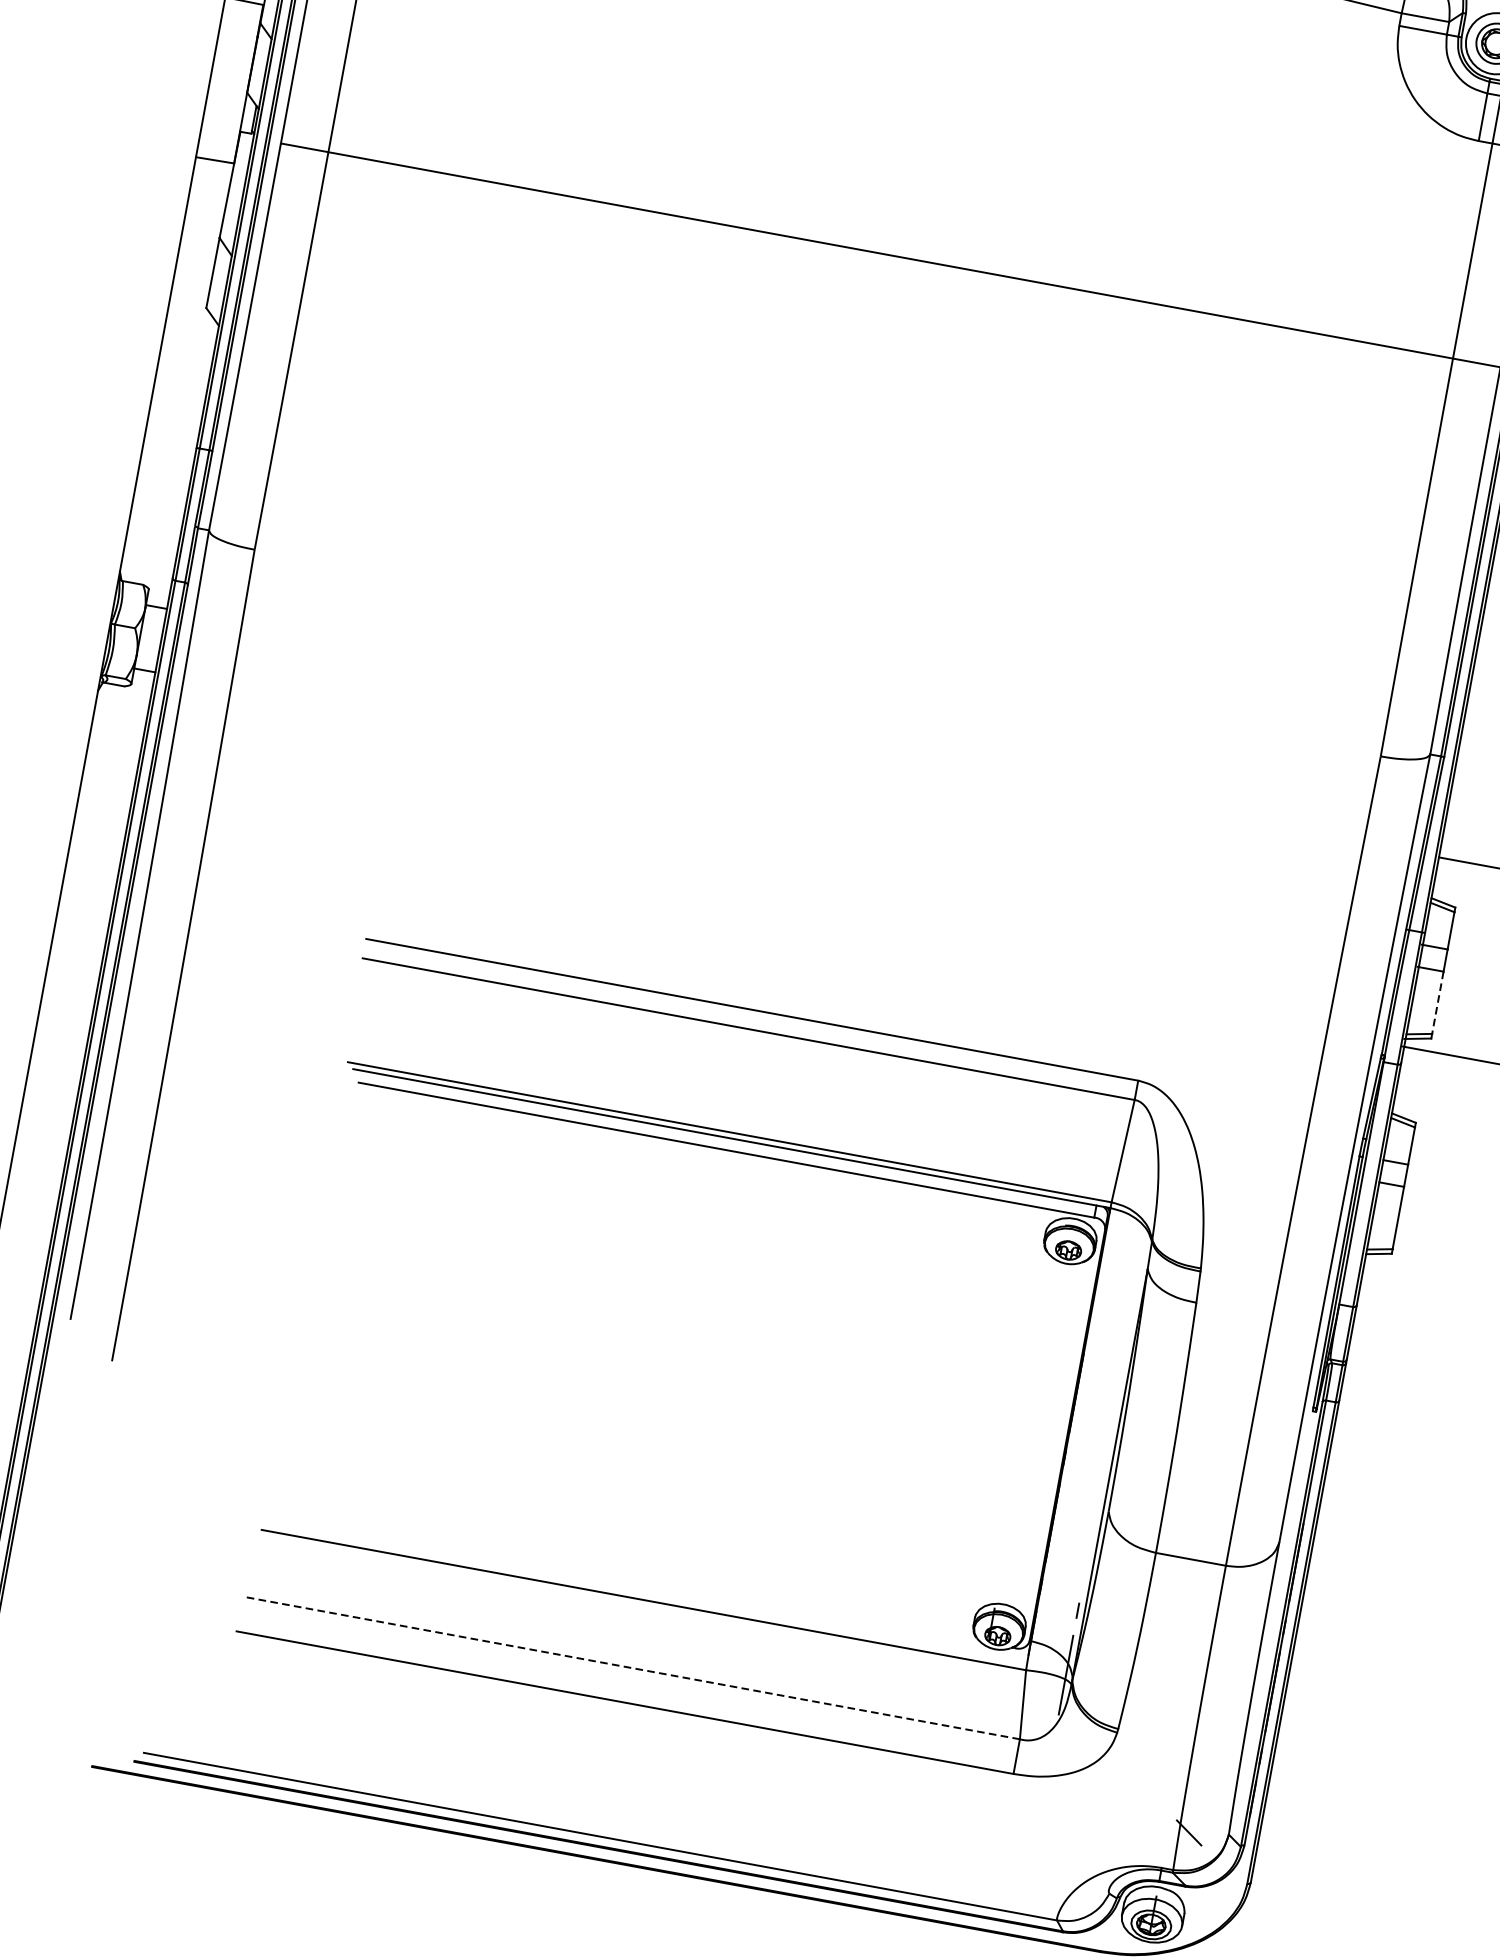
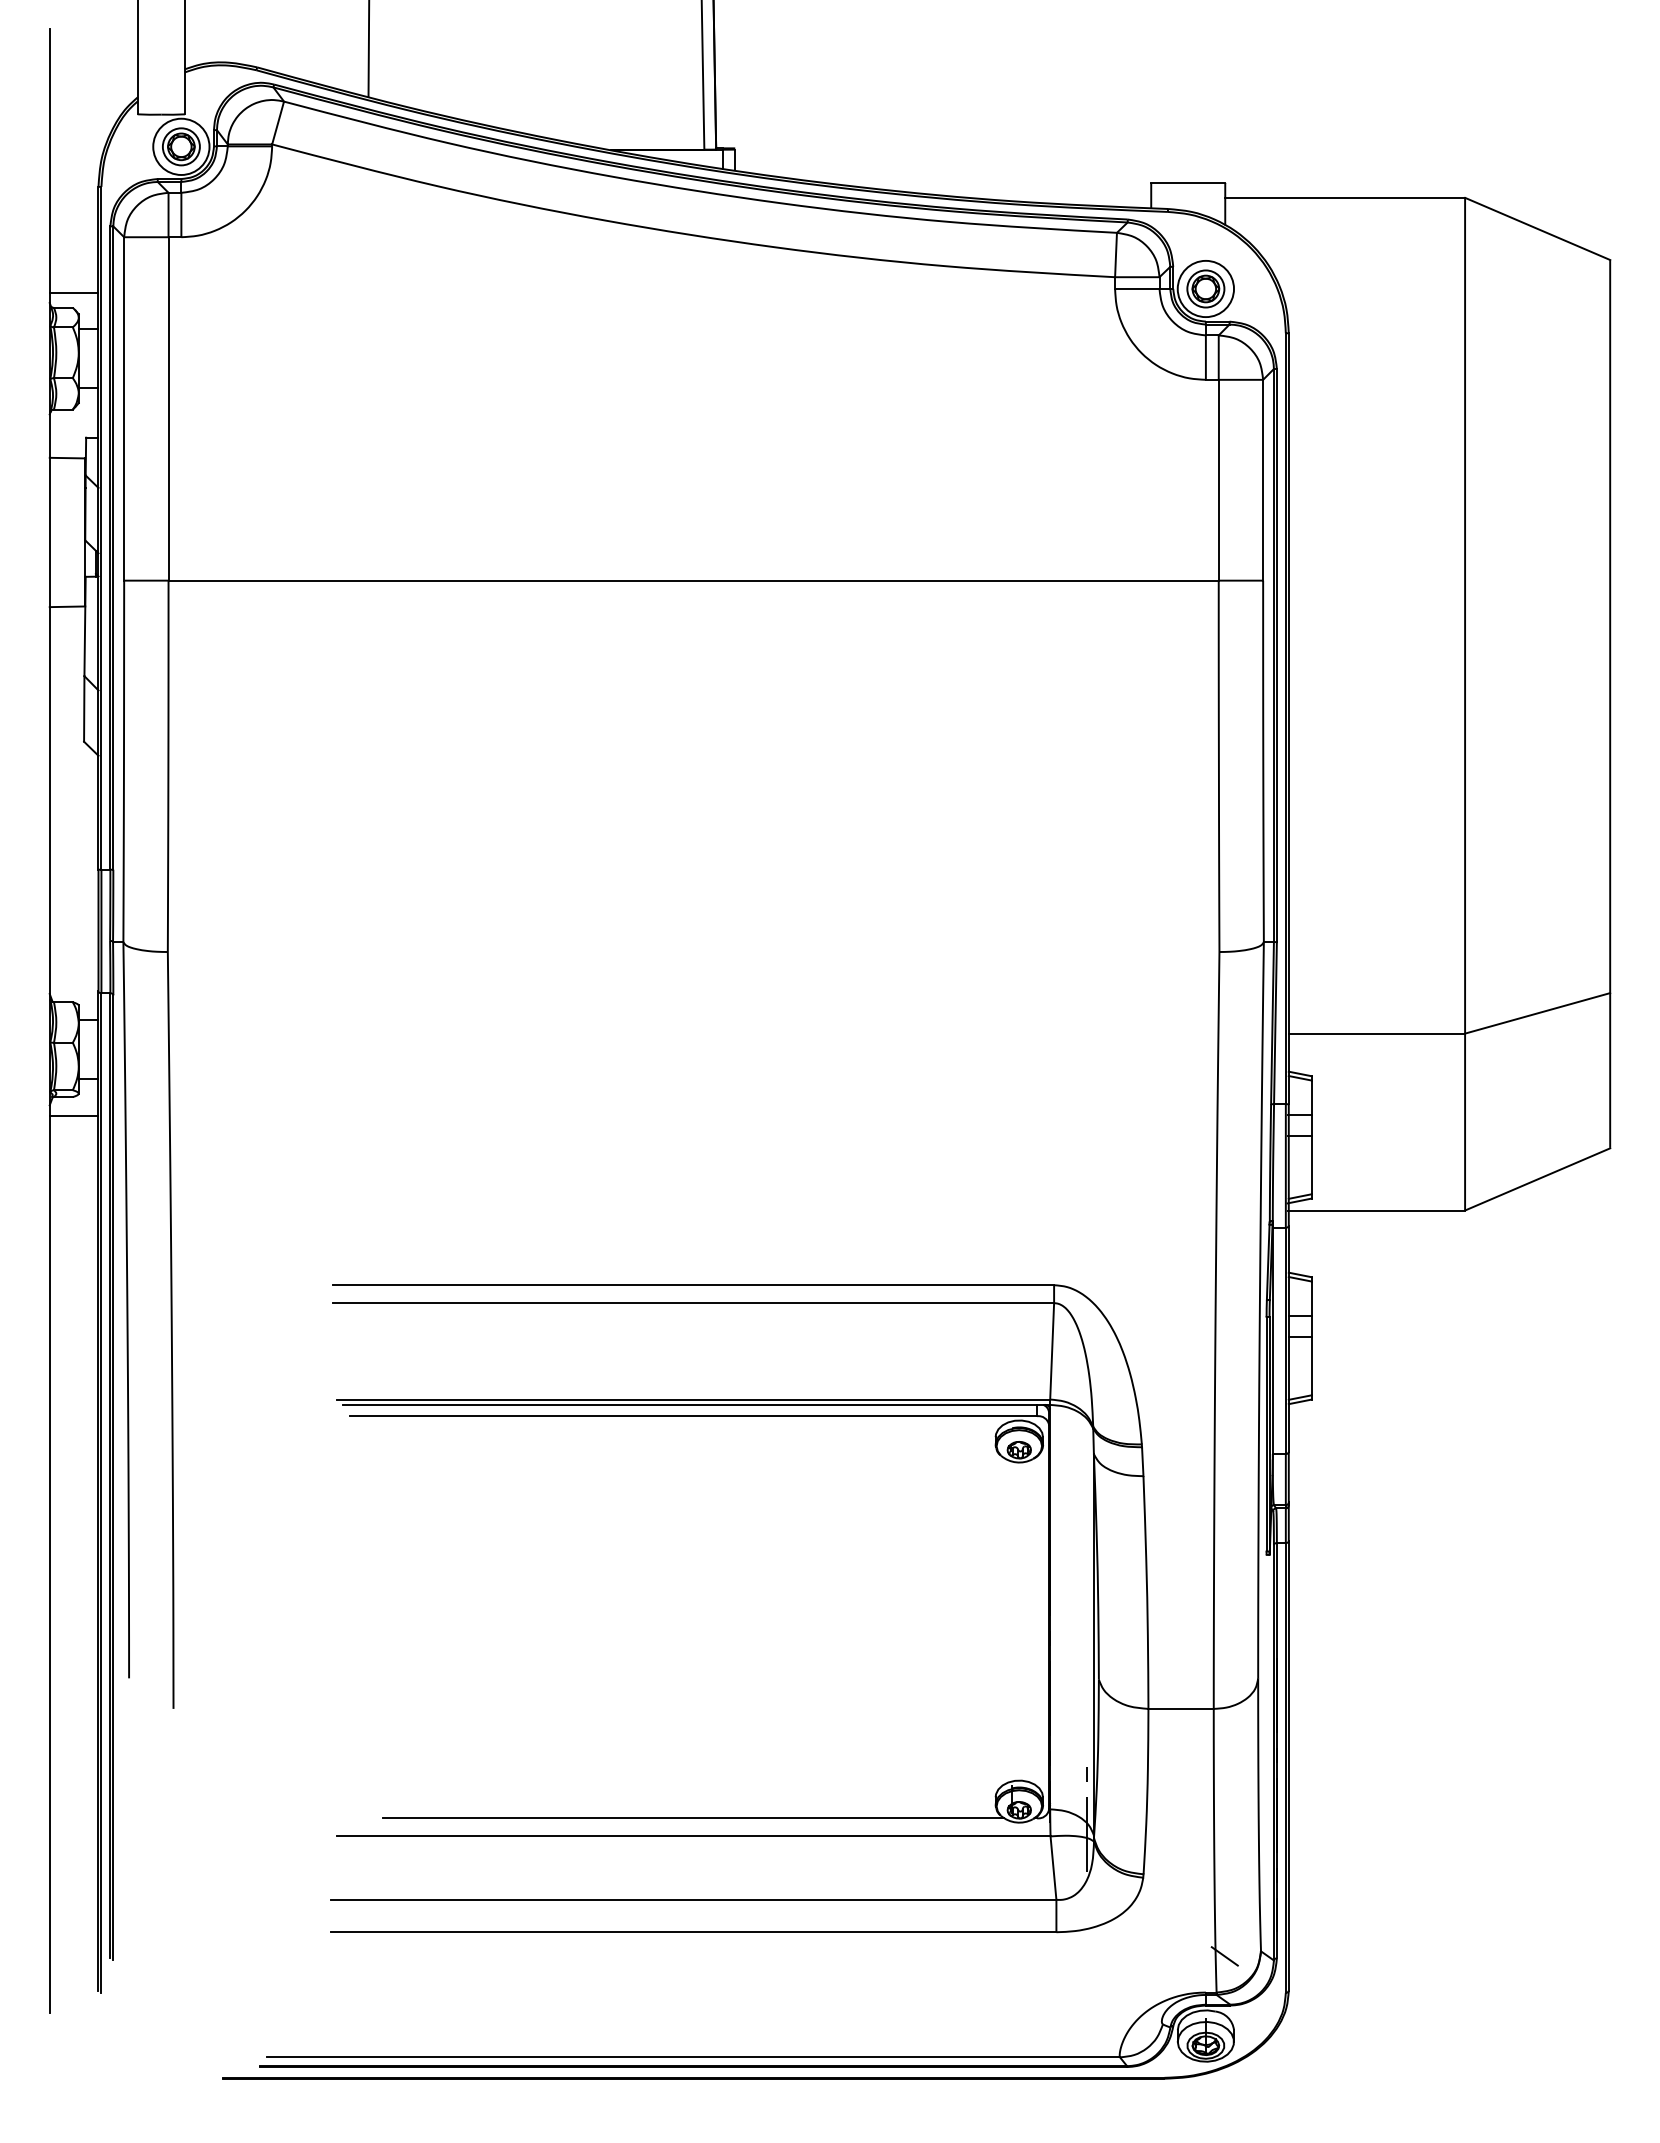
line: (121, 706) -> (73, 1115), added
line: (1437, 1003) -> (1311, 1165), dashed -> solid
line: (647, 1580) -> (693, 1818), added
line: (631, 1667) -> (693, 1899), dashed -> solid

